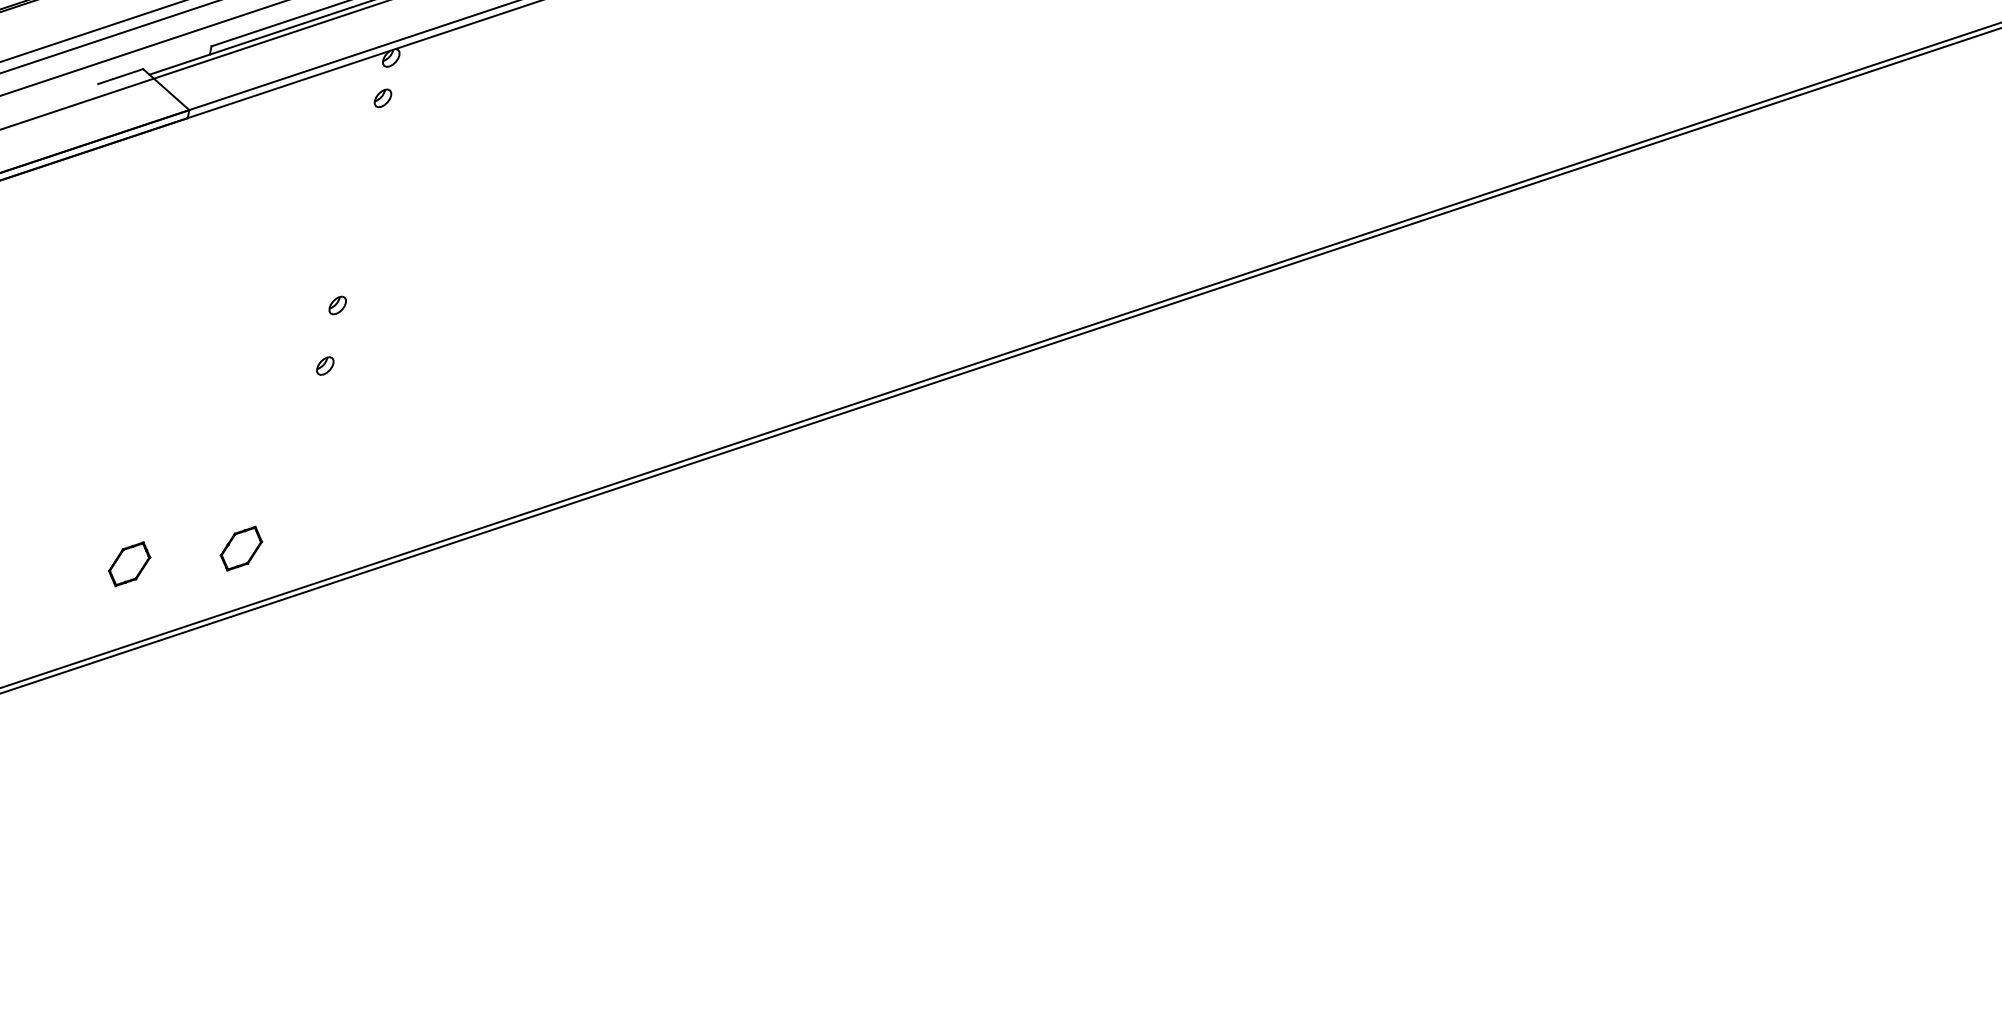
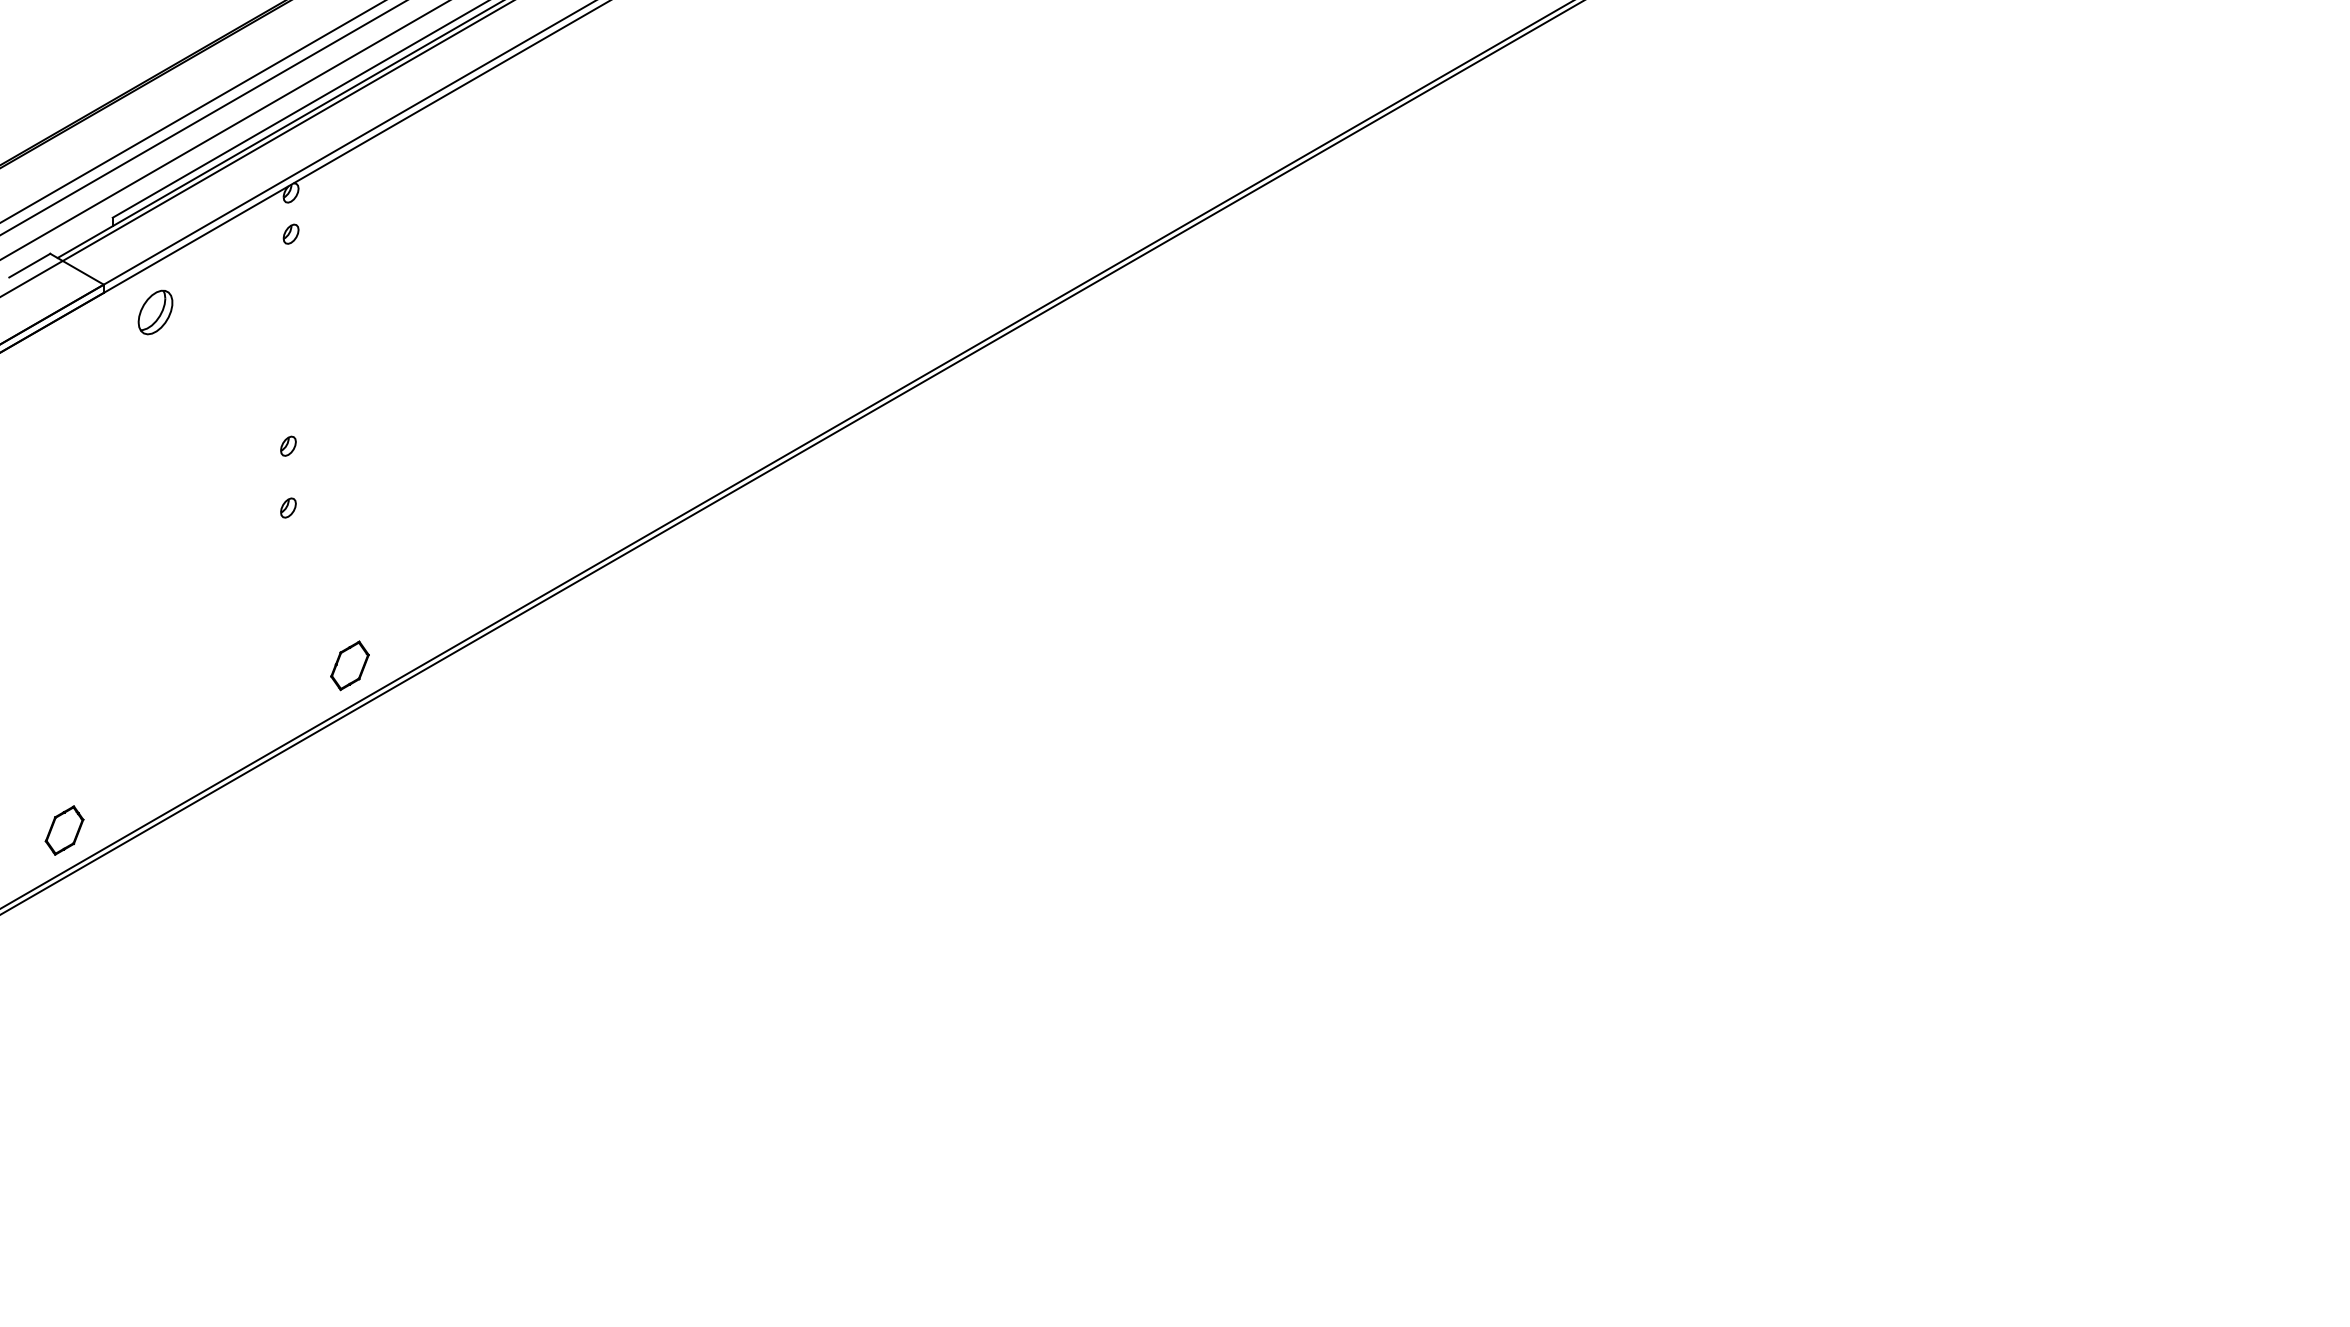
part: (234, 147) -> (155, 312), added
part: (240, 548) -> (349, 665), moved
part: (129, 564) -> (64, 830), moved

